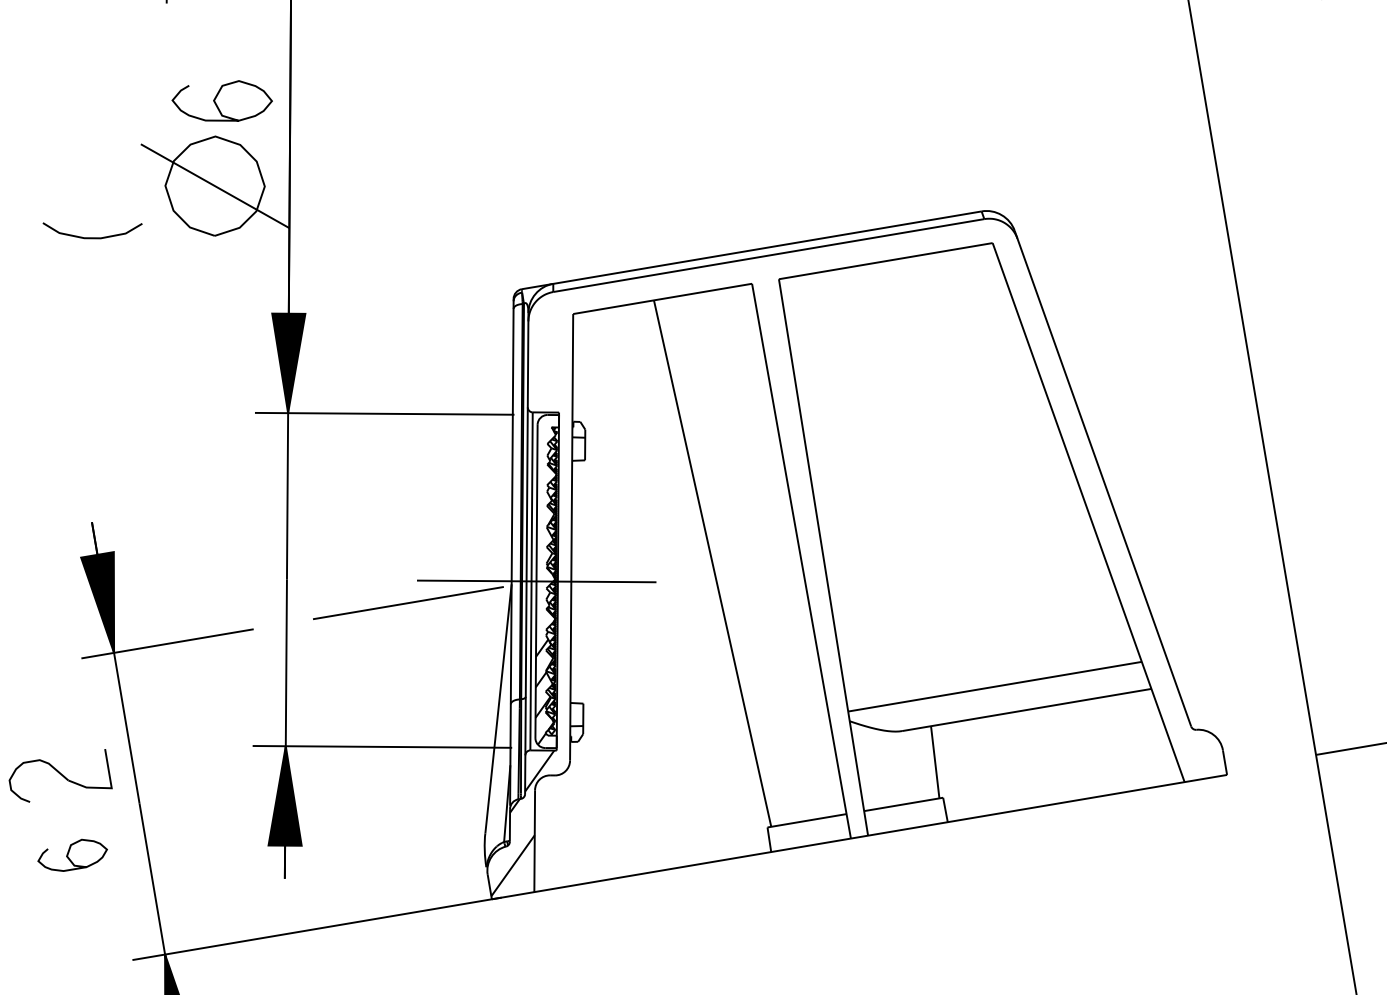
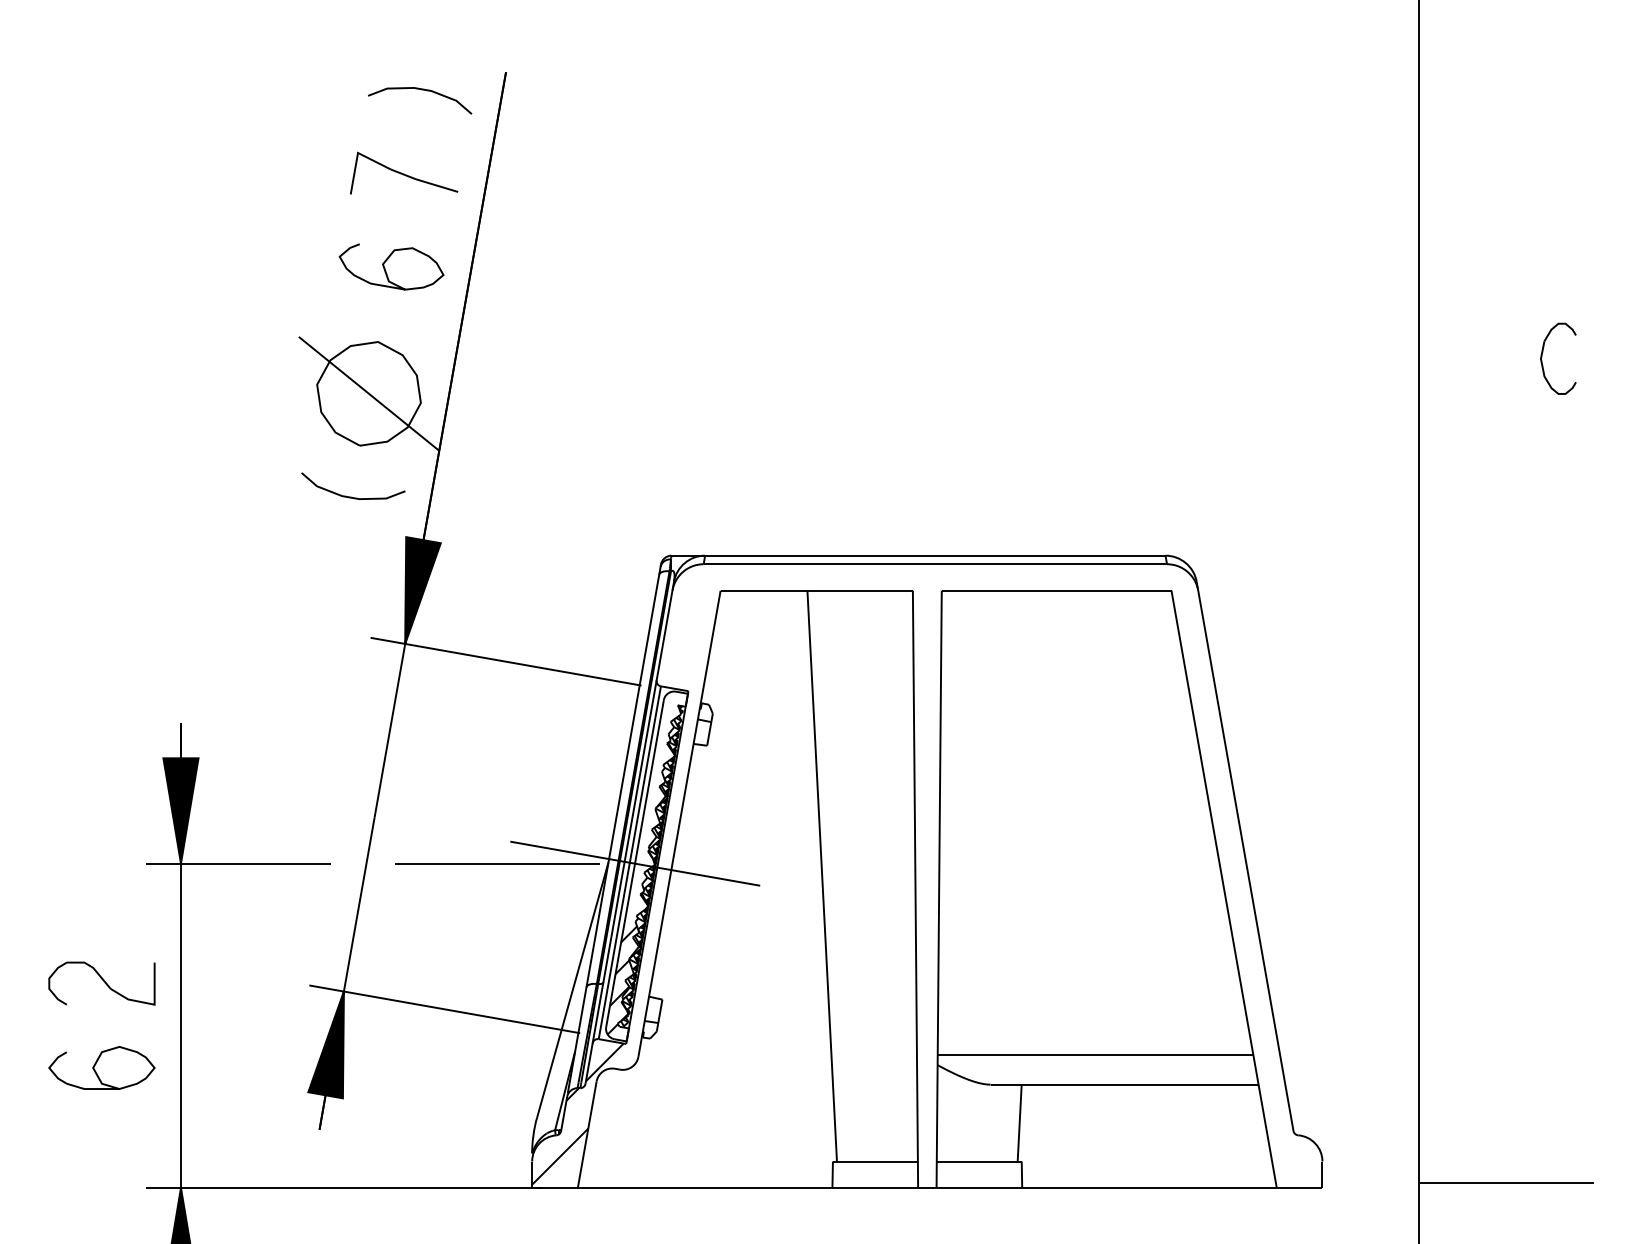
part: (222, 101) -> (391, 266), moved
part: (93, 237) -> (351, 496), moved
part: (72, 855) -> (101, 1067), size x1.43

